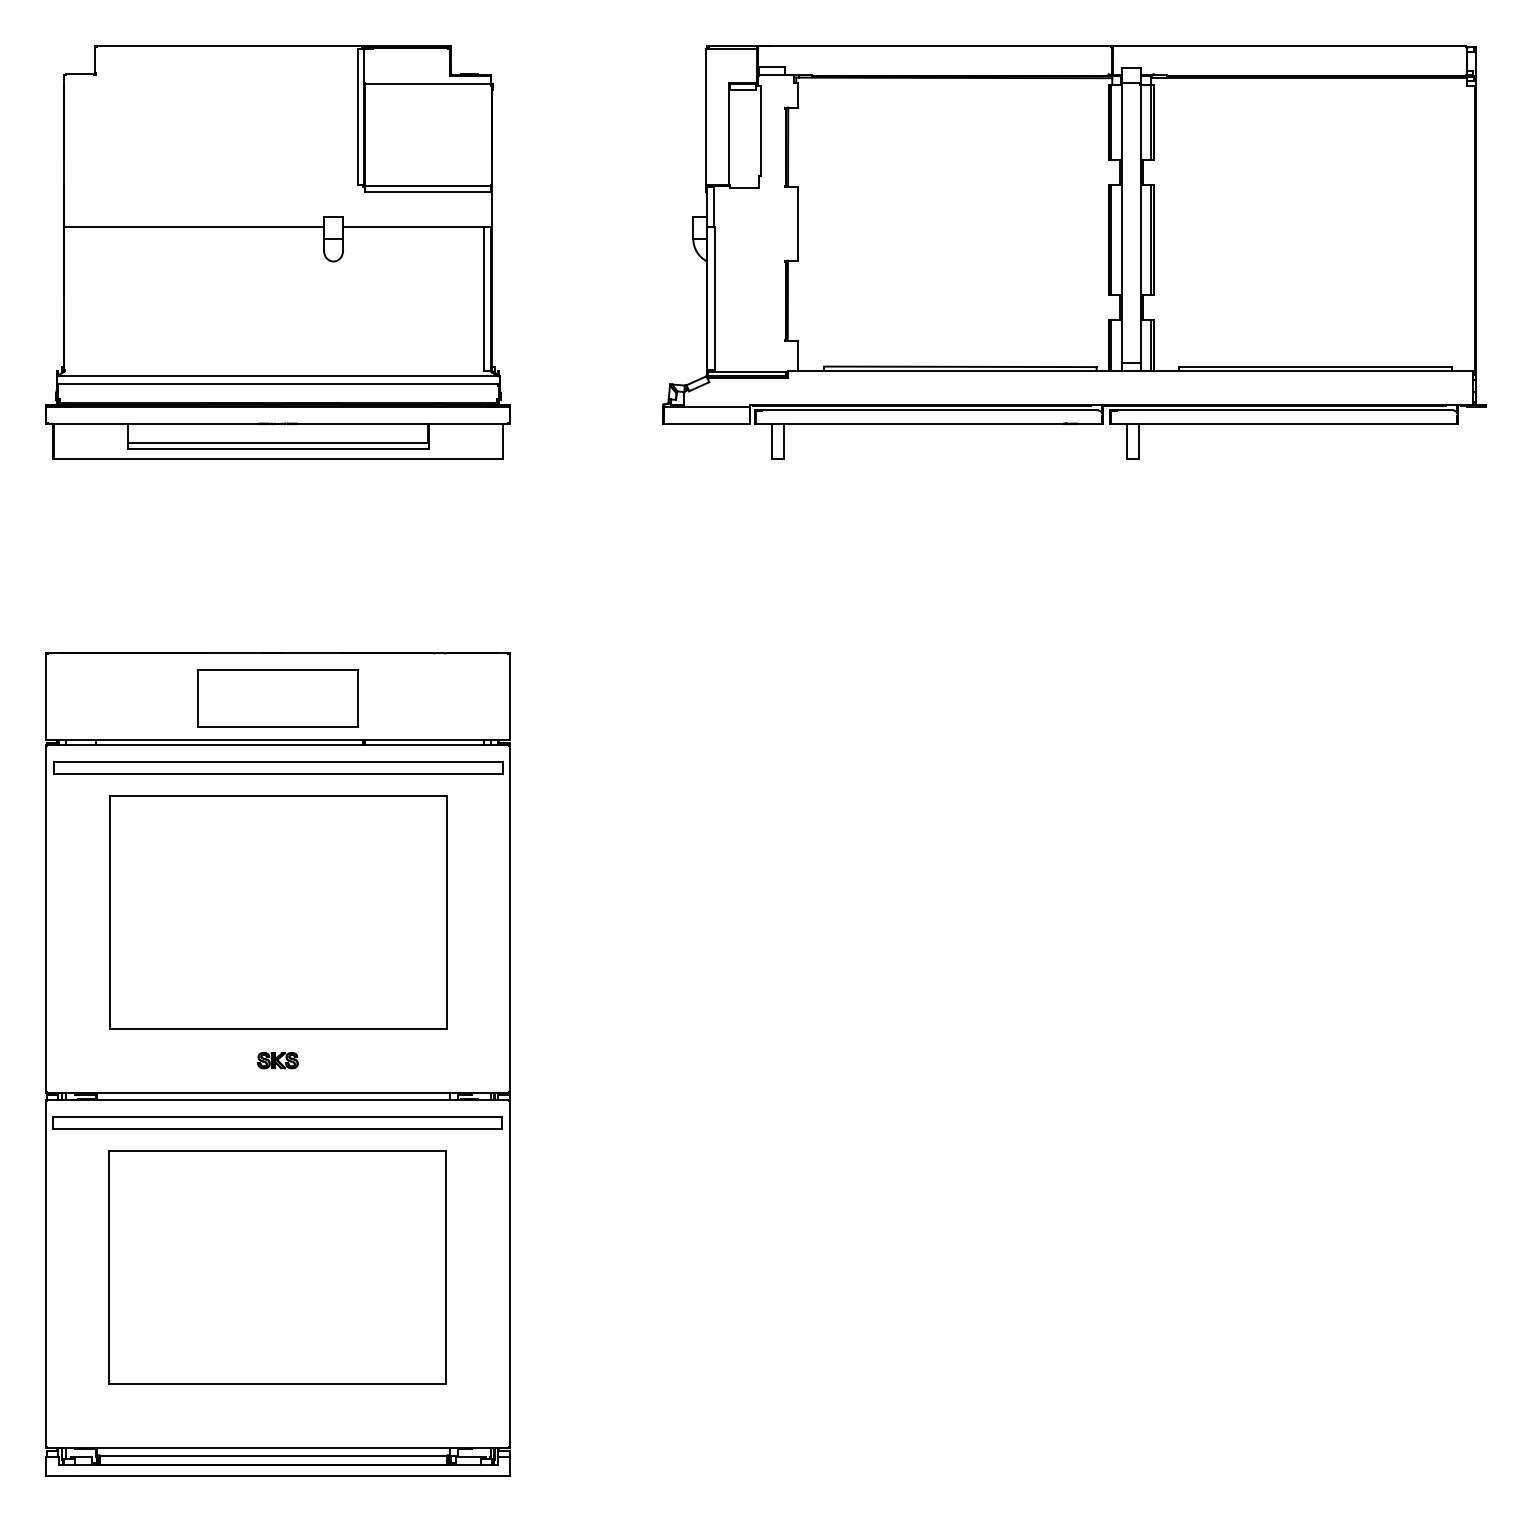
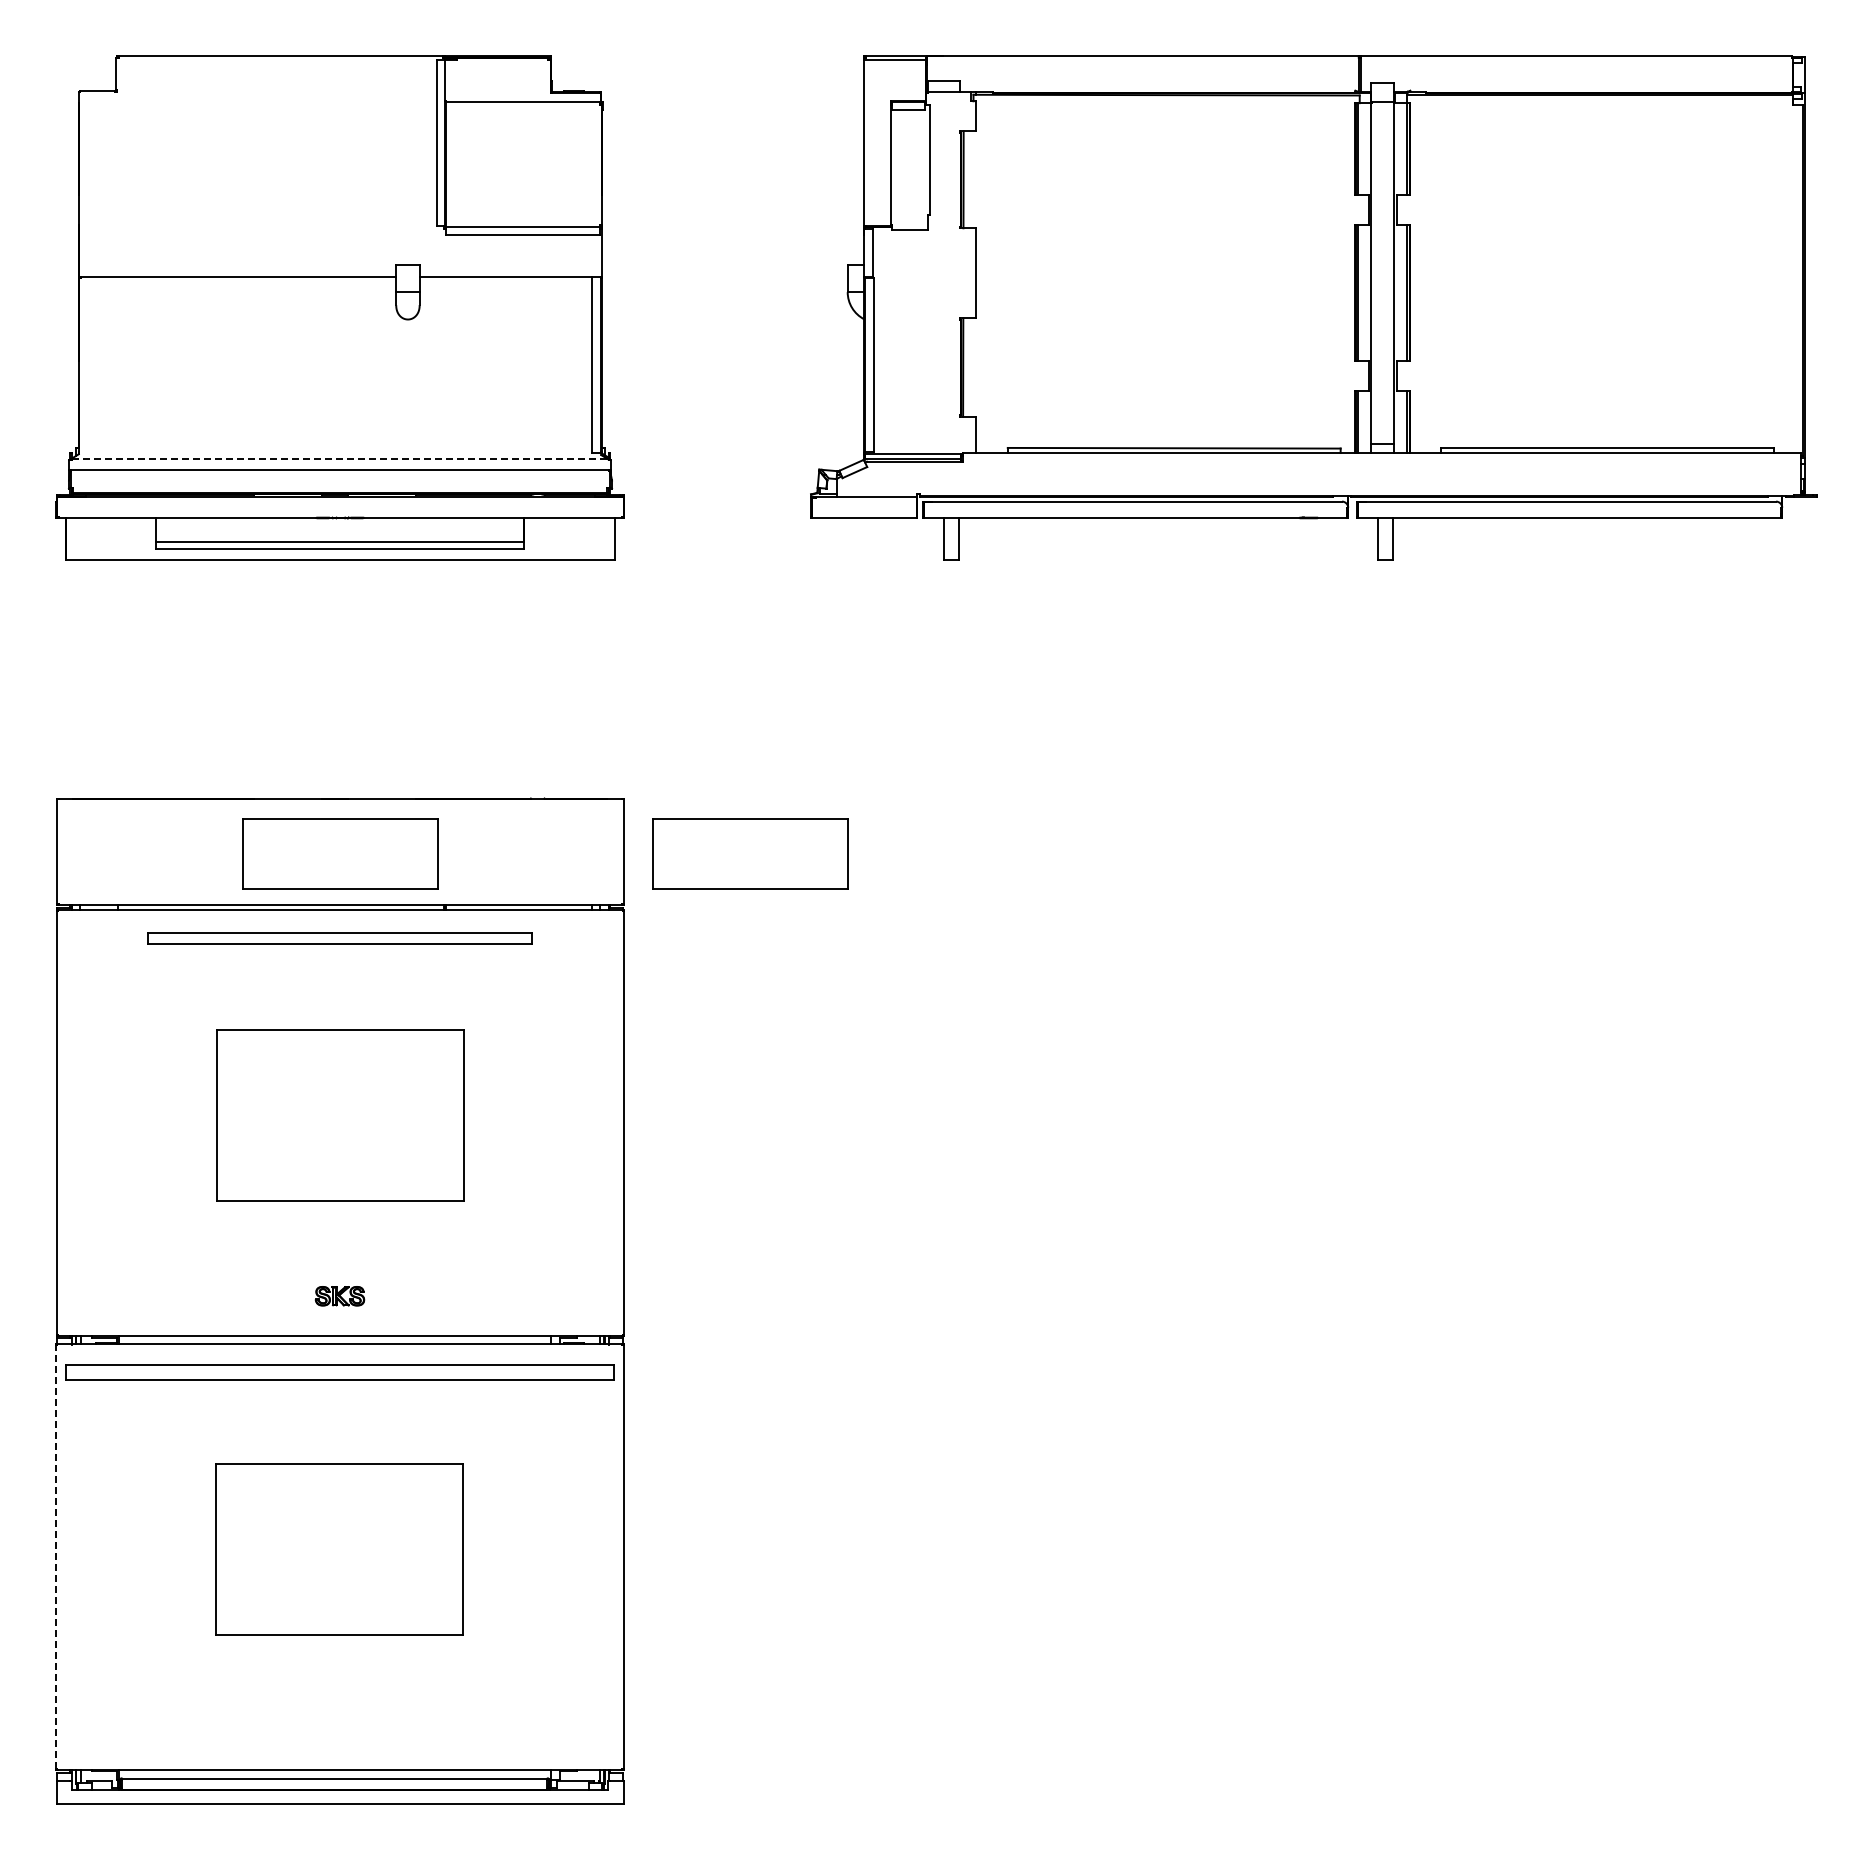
line: (278, 376) -> (340, 459), solid -> dashed
part: (613, 698) -> (750, 853), added
part: (278, 767) -> (340, 938), size x0.7
part: (277, 912) -> (339, 1115), size x0.6
part: (277, 1267) -> (339, 1549), size x0.6
line: (45, 1274) -> (56, 1557), solid -> dashed

